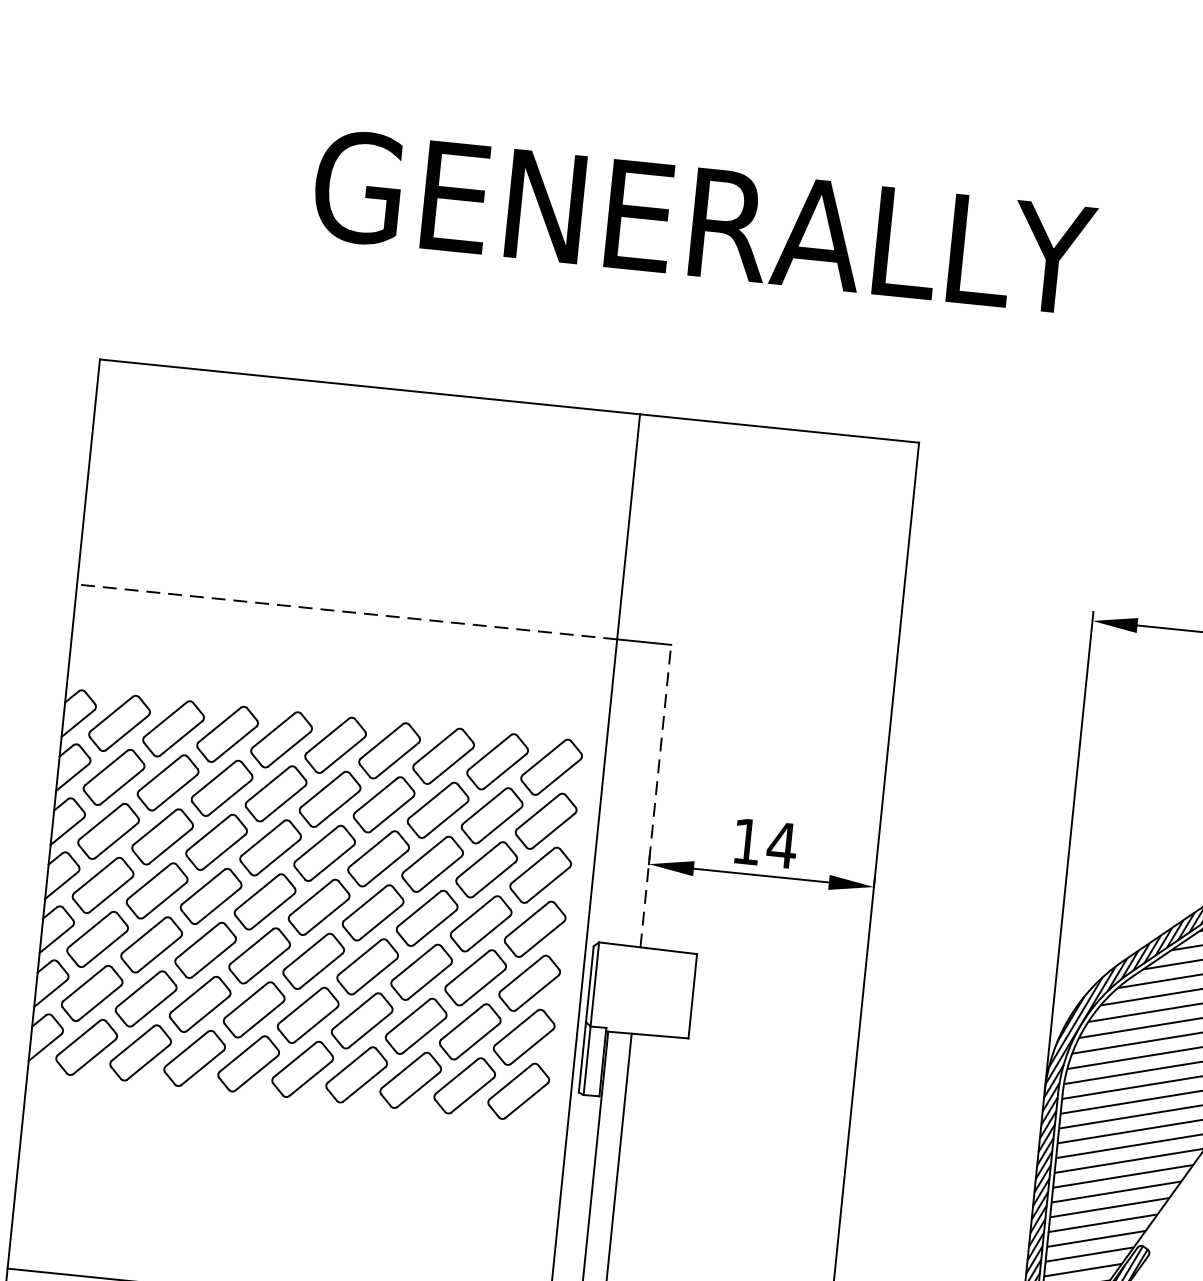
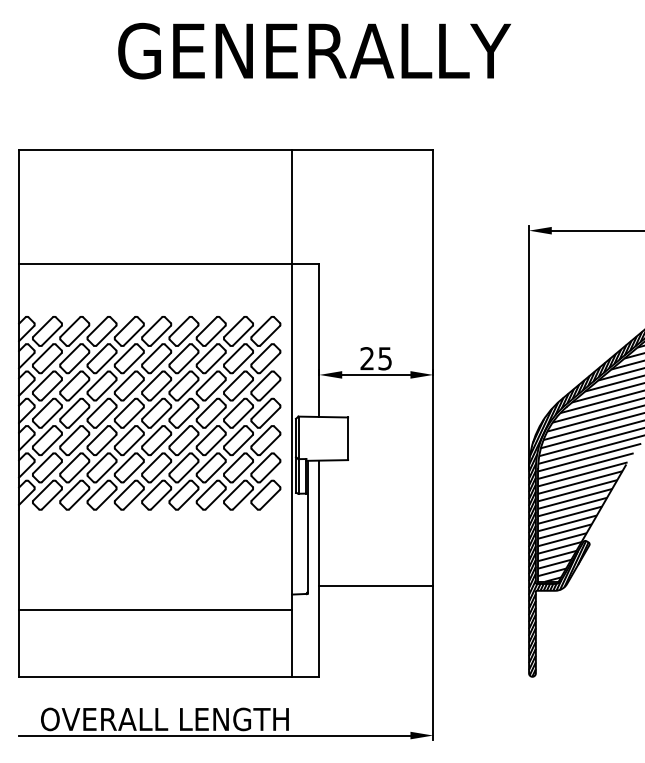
line: (346, 612) -> (155, 264), dashed -> solid
line: (655, 796) -> (319, 340), dashed -> solid
text: (765, 843) -> (376, 358), 14 -> 25

